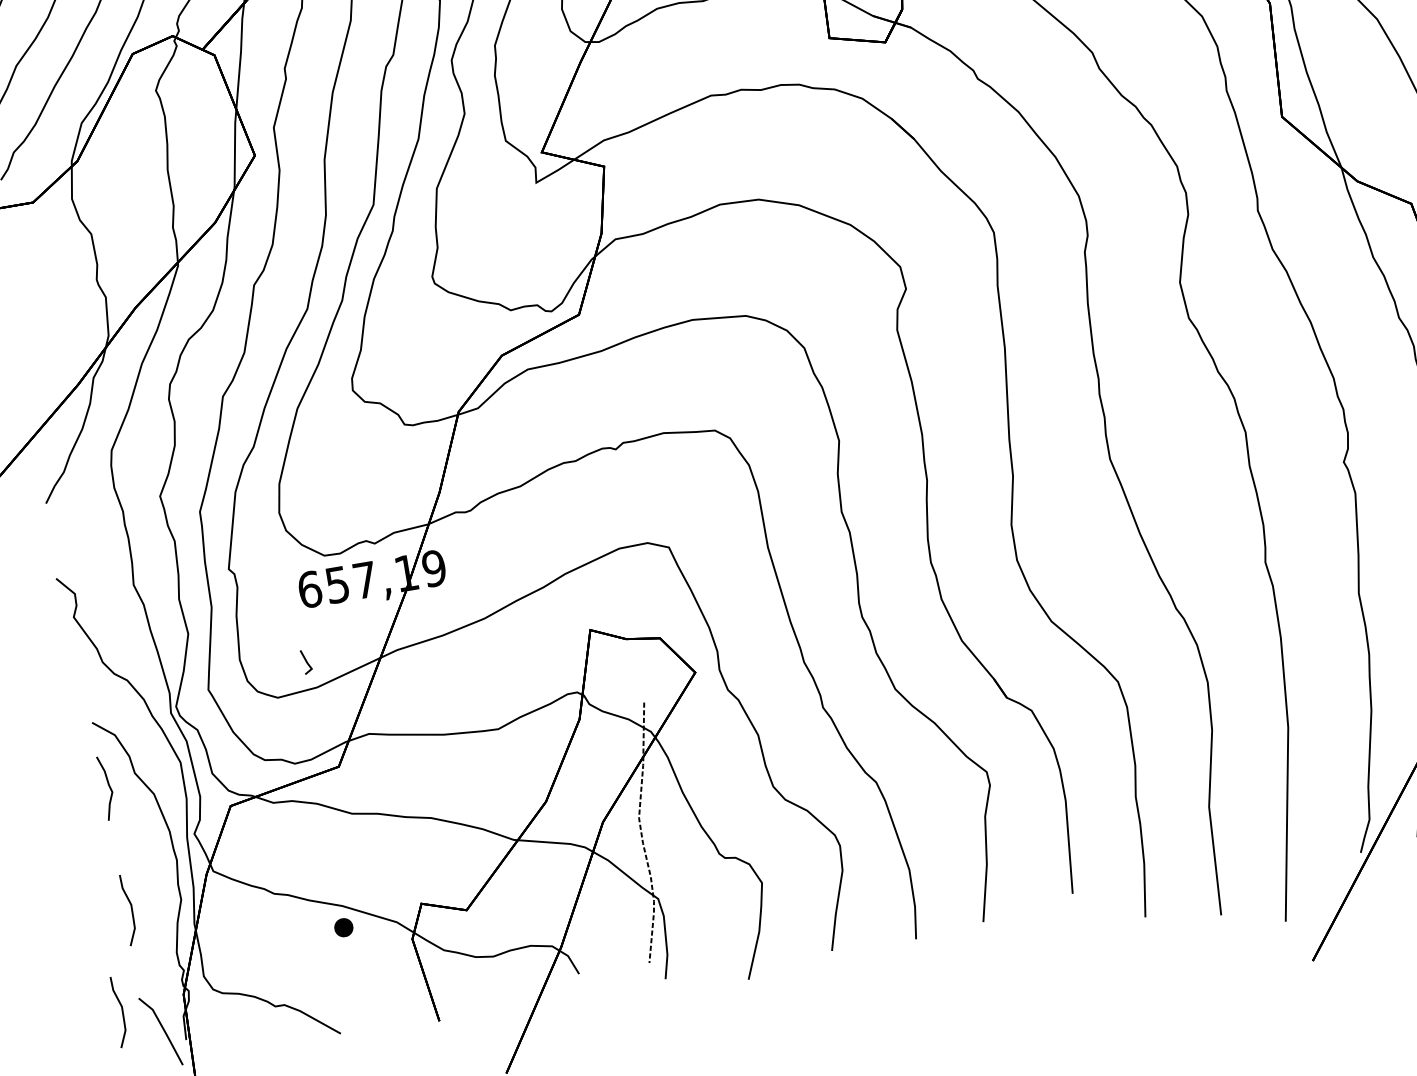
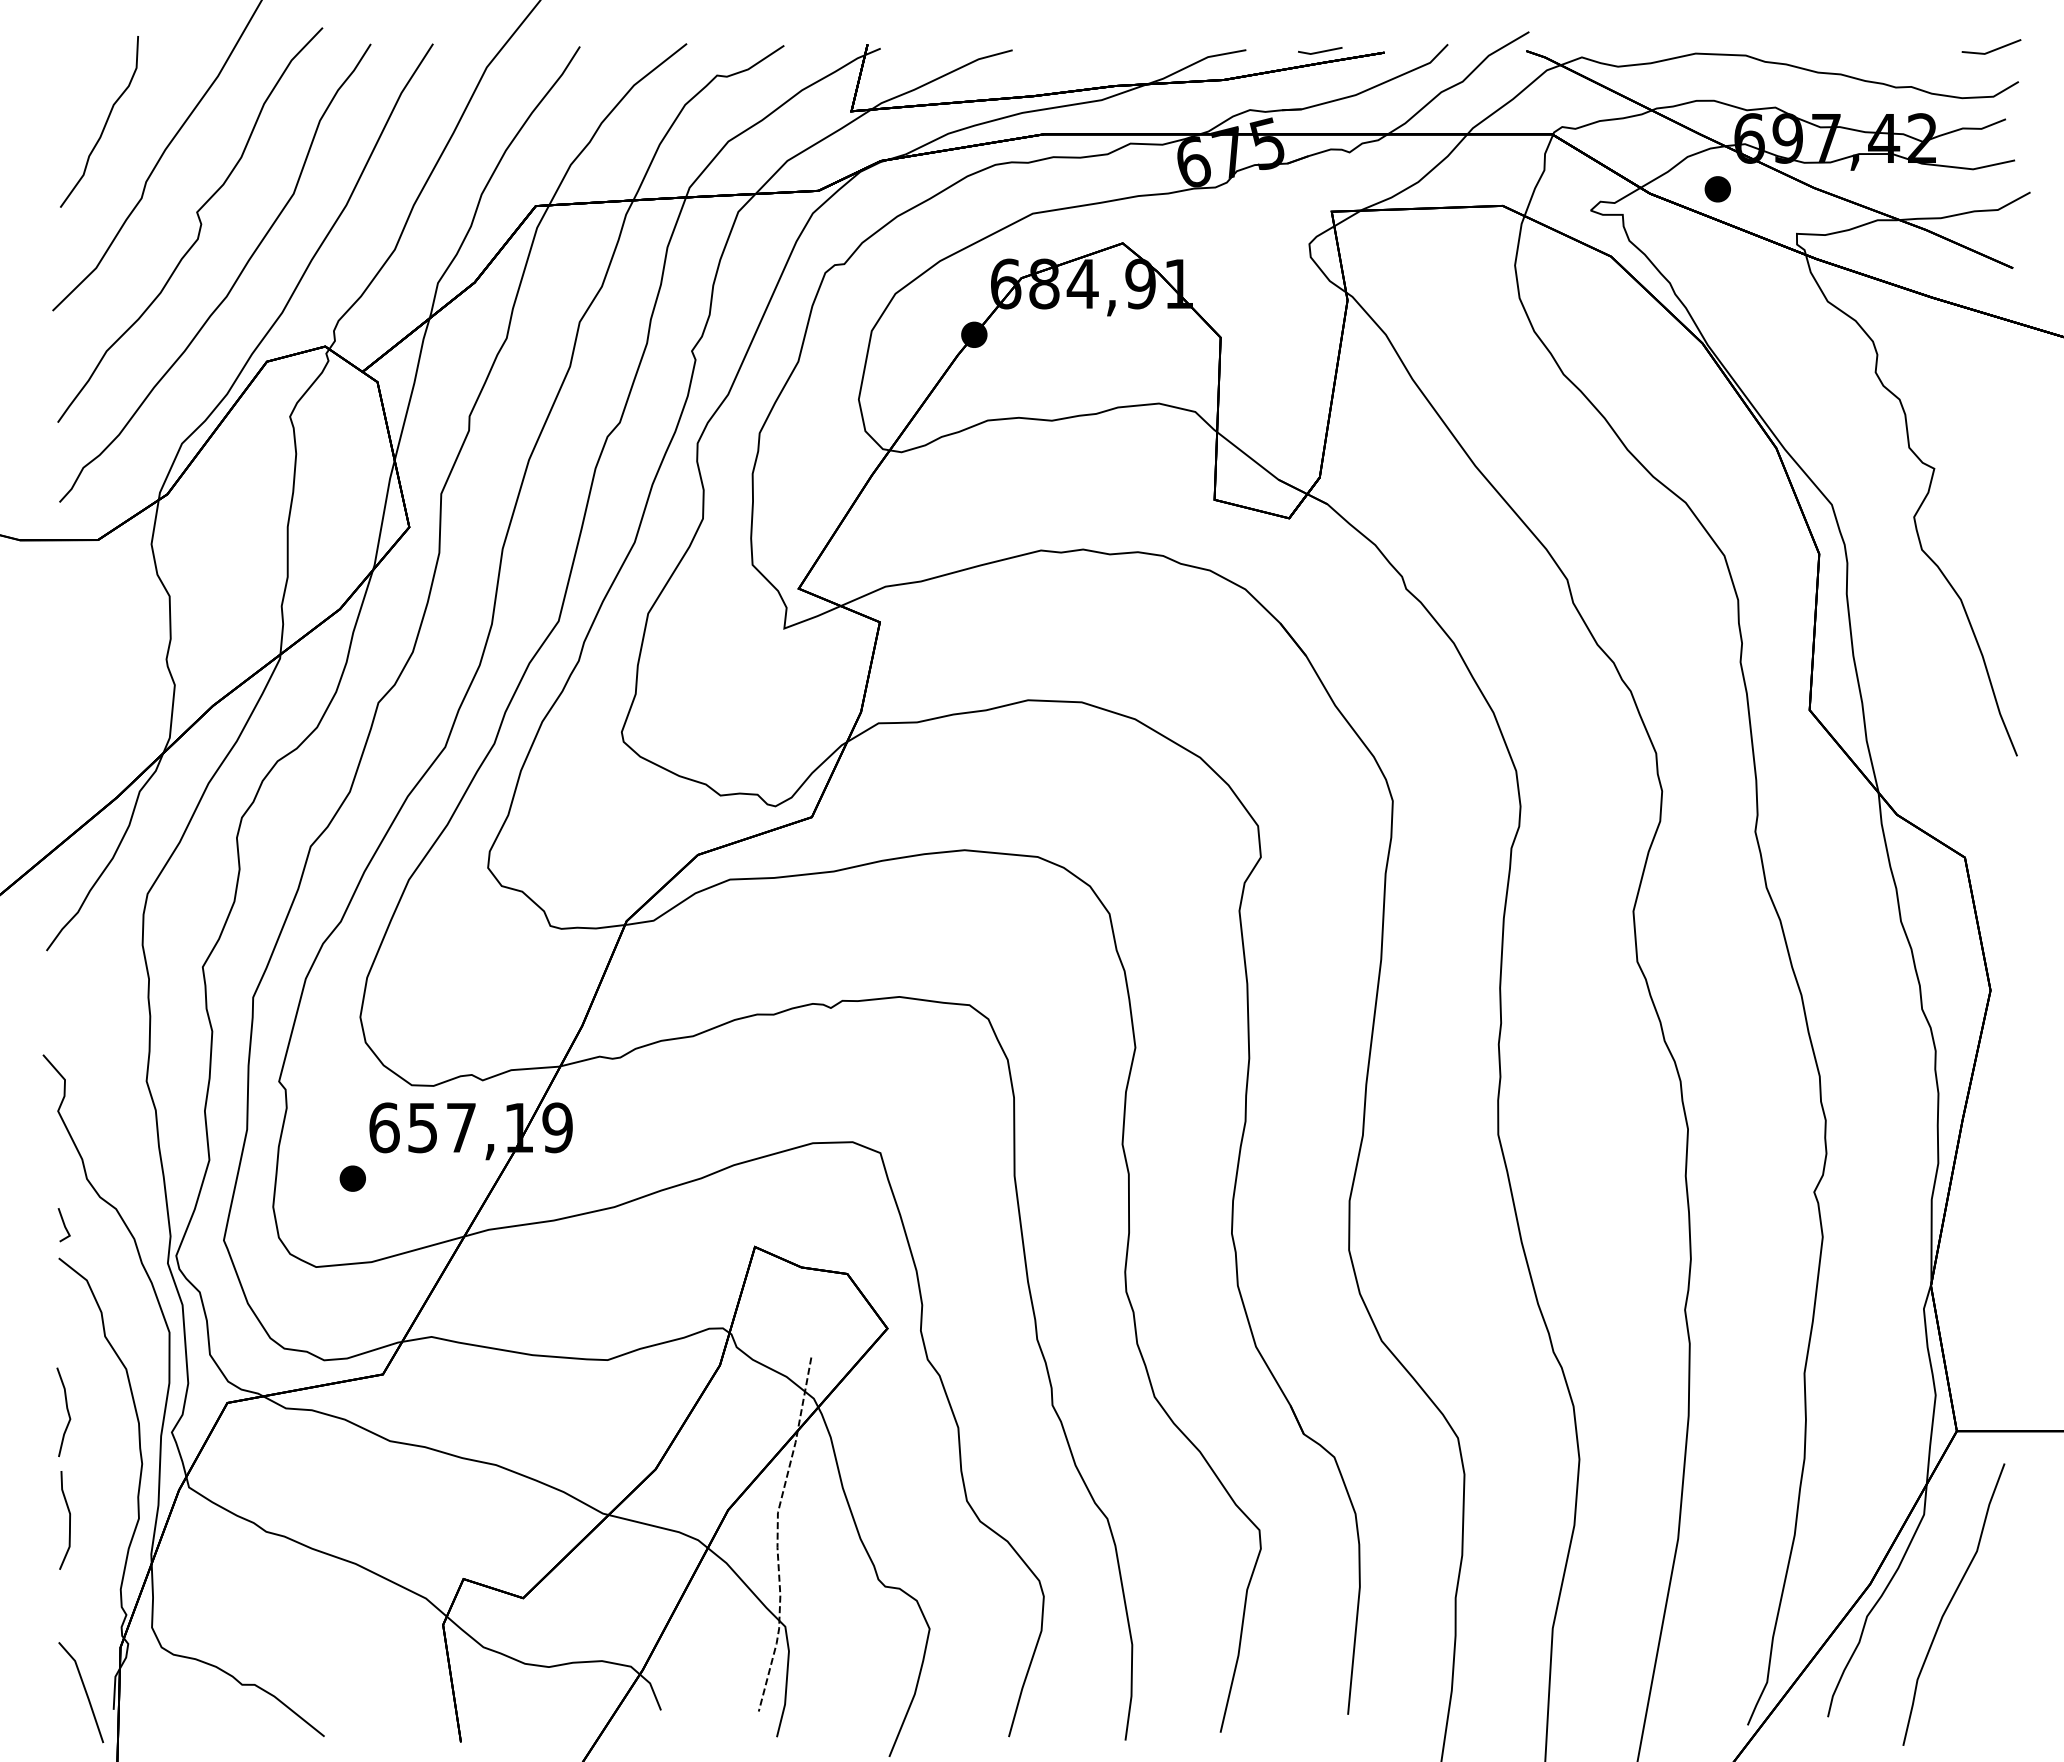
line: (306, 662) -> (63, 1225), moved
curve: (108, 785) -> (66, 1409), moved
part: (343, 927) -> (352, 1178), moved
curve: (122, 1011) -> (33, 1656), removed

